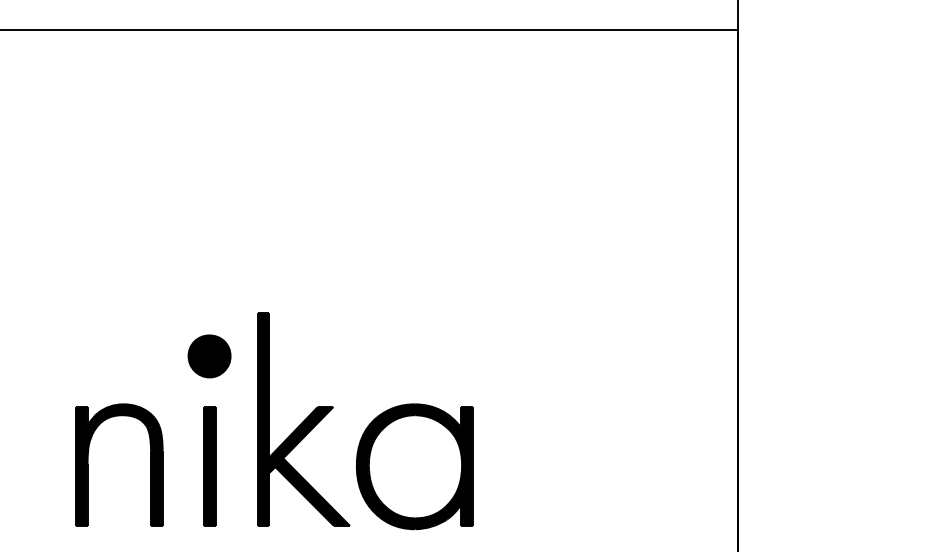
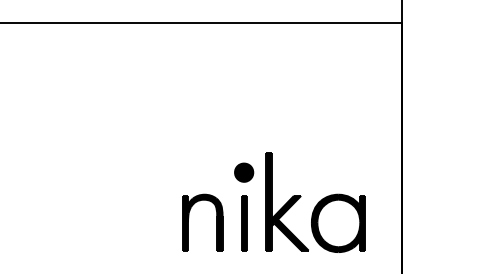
part: (273, 421) -> (273, 202), moved

